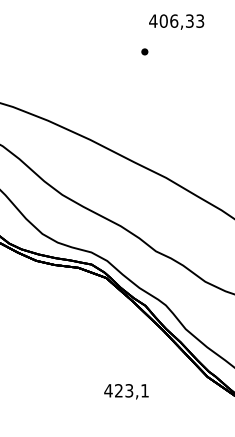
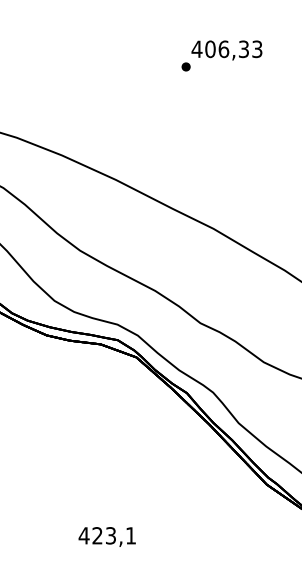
text: (176, 21) -> (226, 49), moved
text: (126, 391) -> (107, 536), moved

